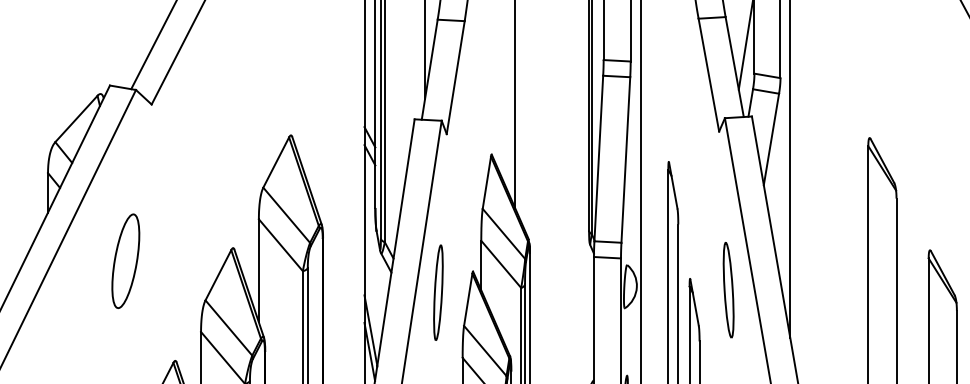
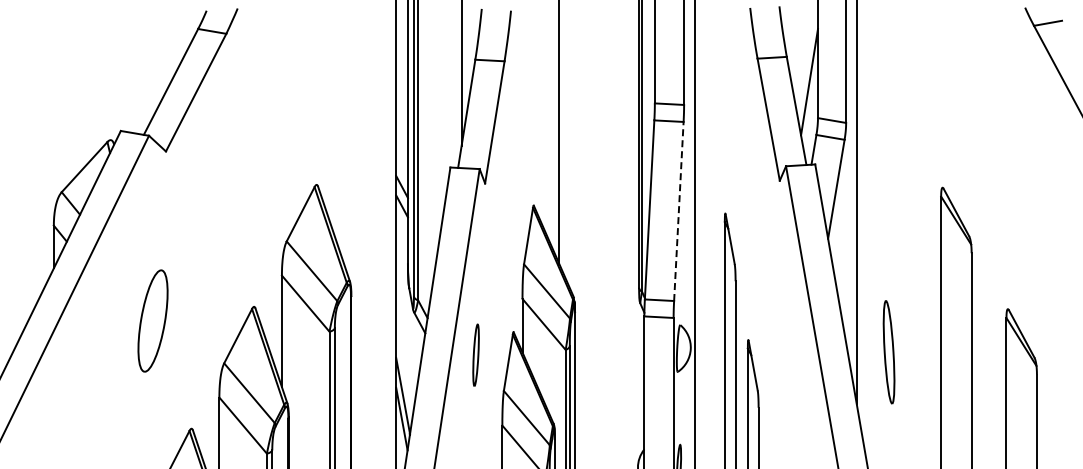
line: (625, 160) -> (678, 211), solid -> dashed
part: (125, 260) -> (152, 320), moved
part: (728, 290) -> (888, 352), moved
part: (437, 293) -> (475, 355), size x0.6

